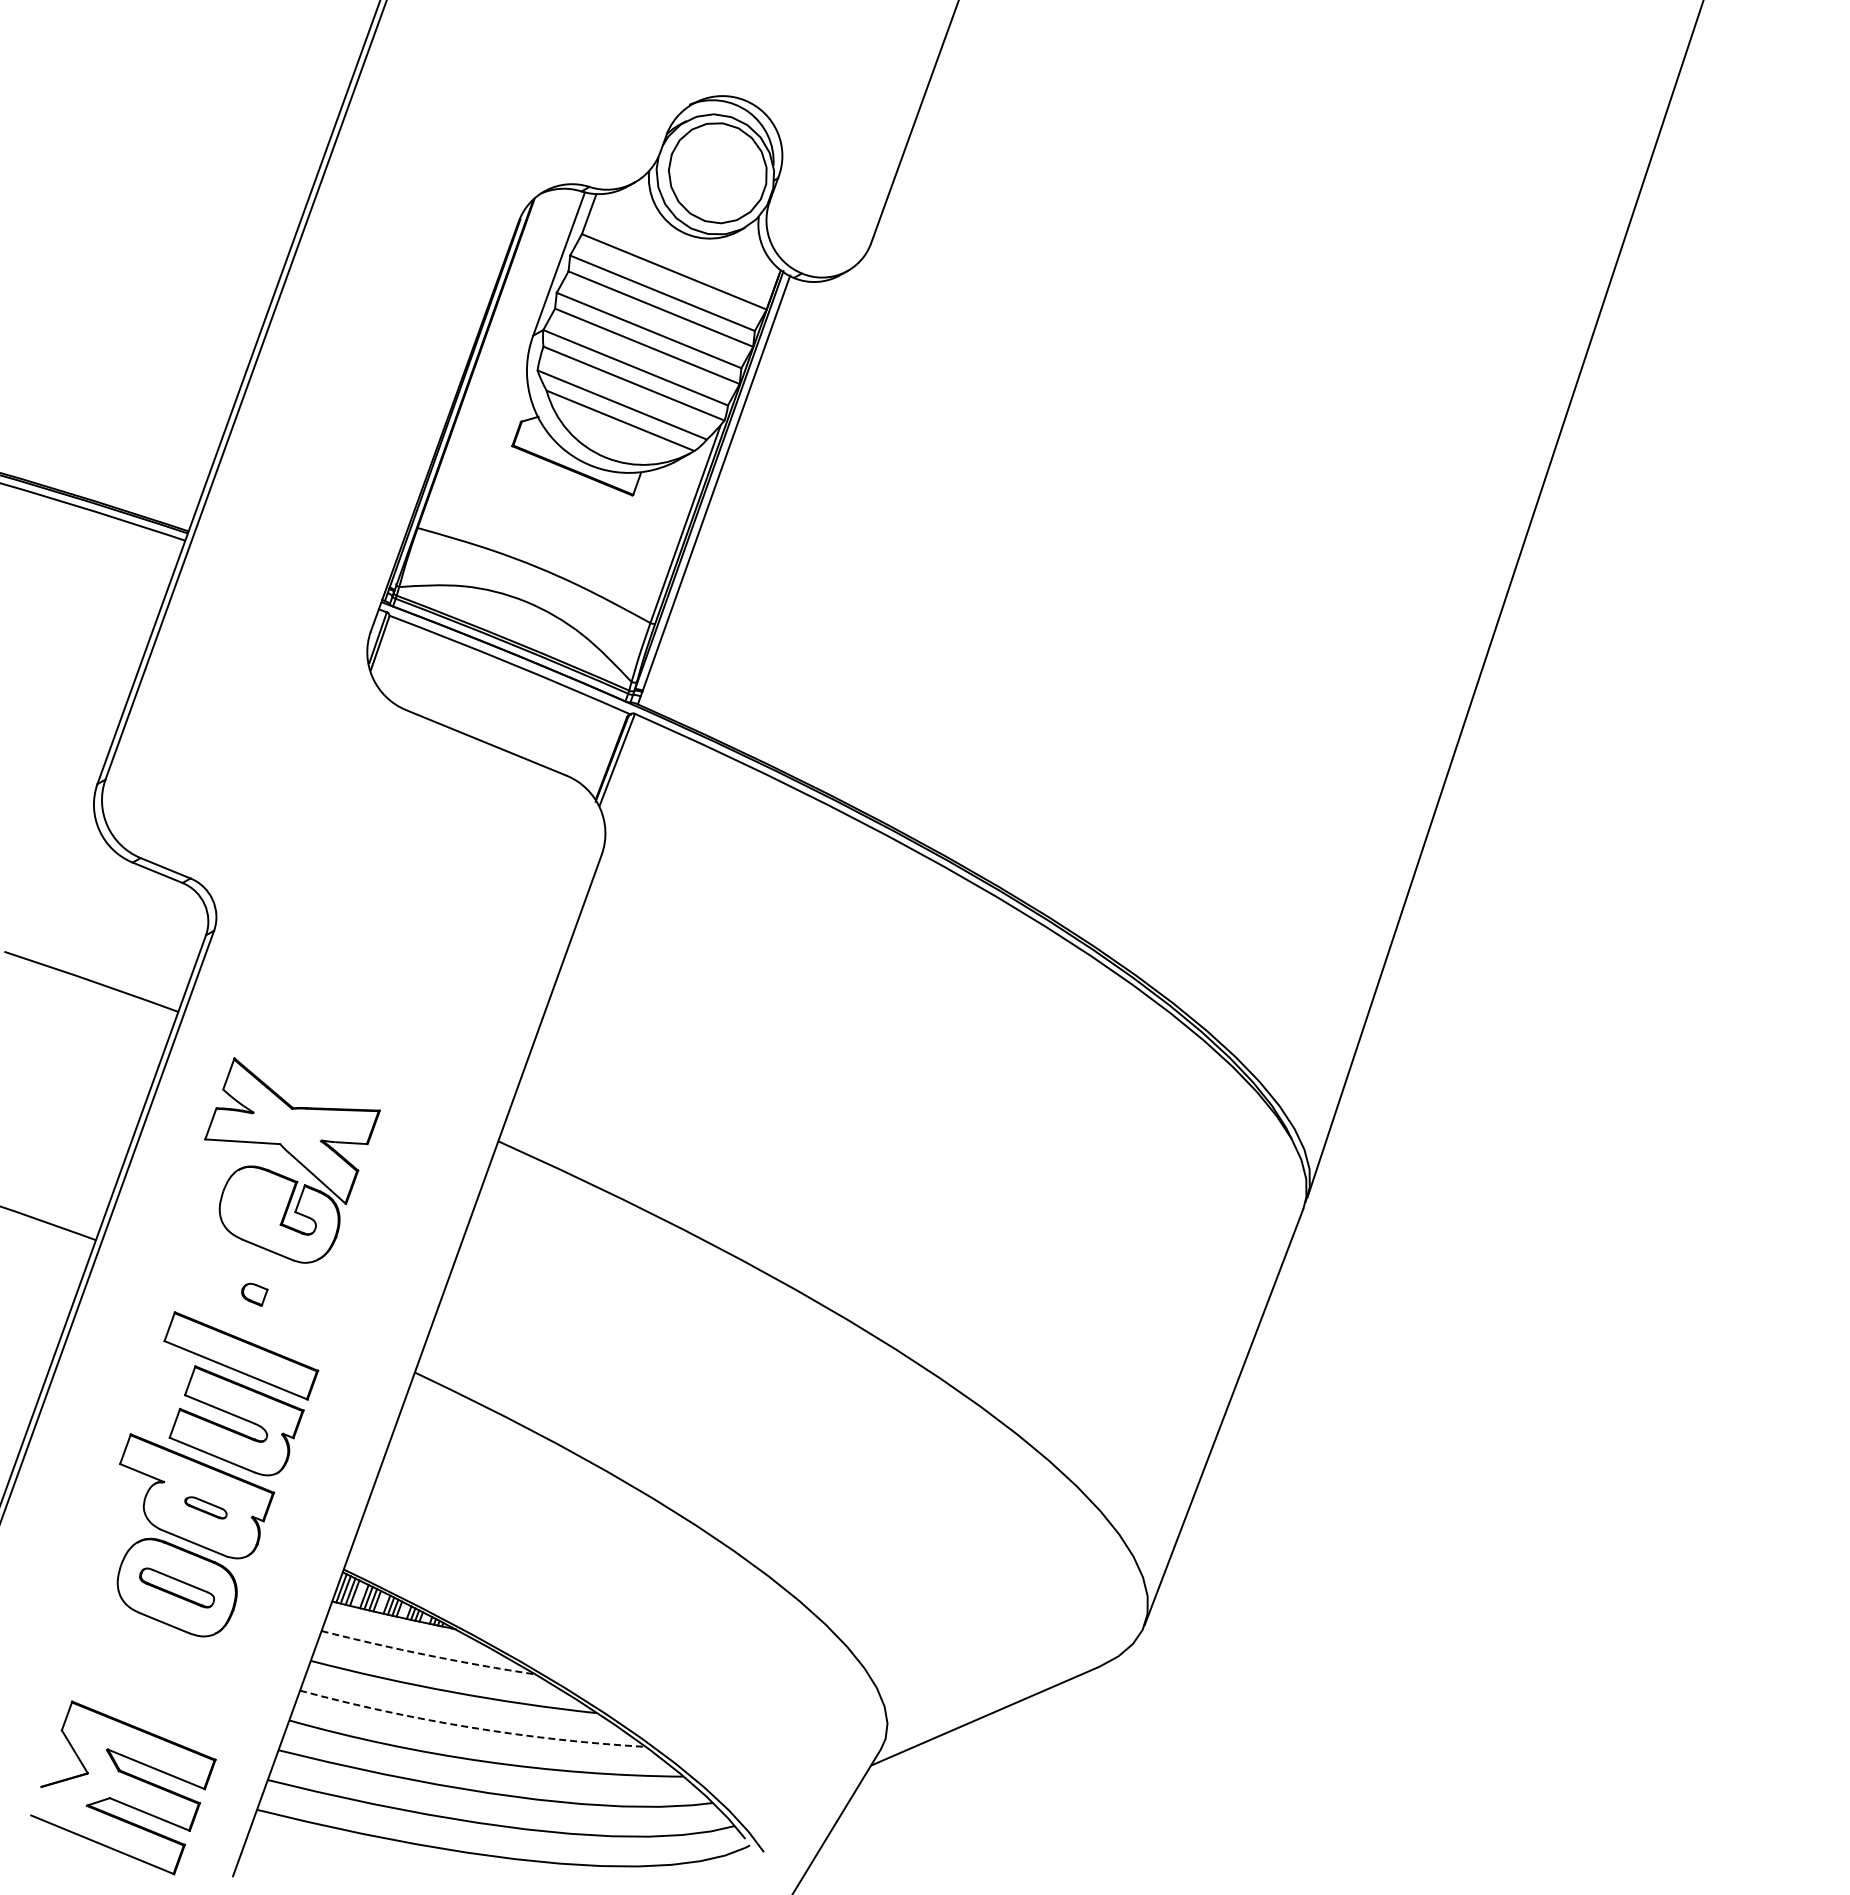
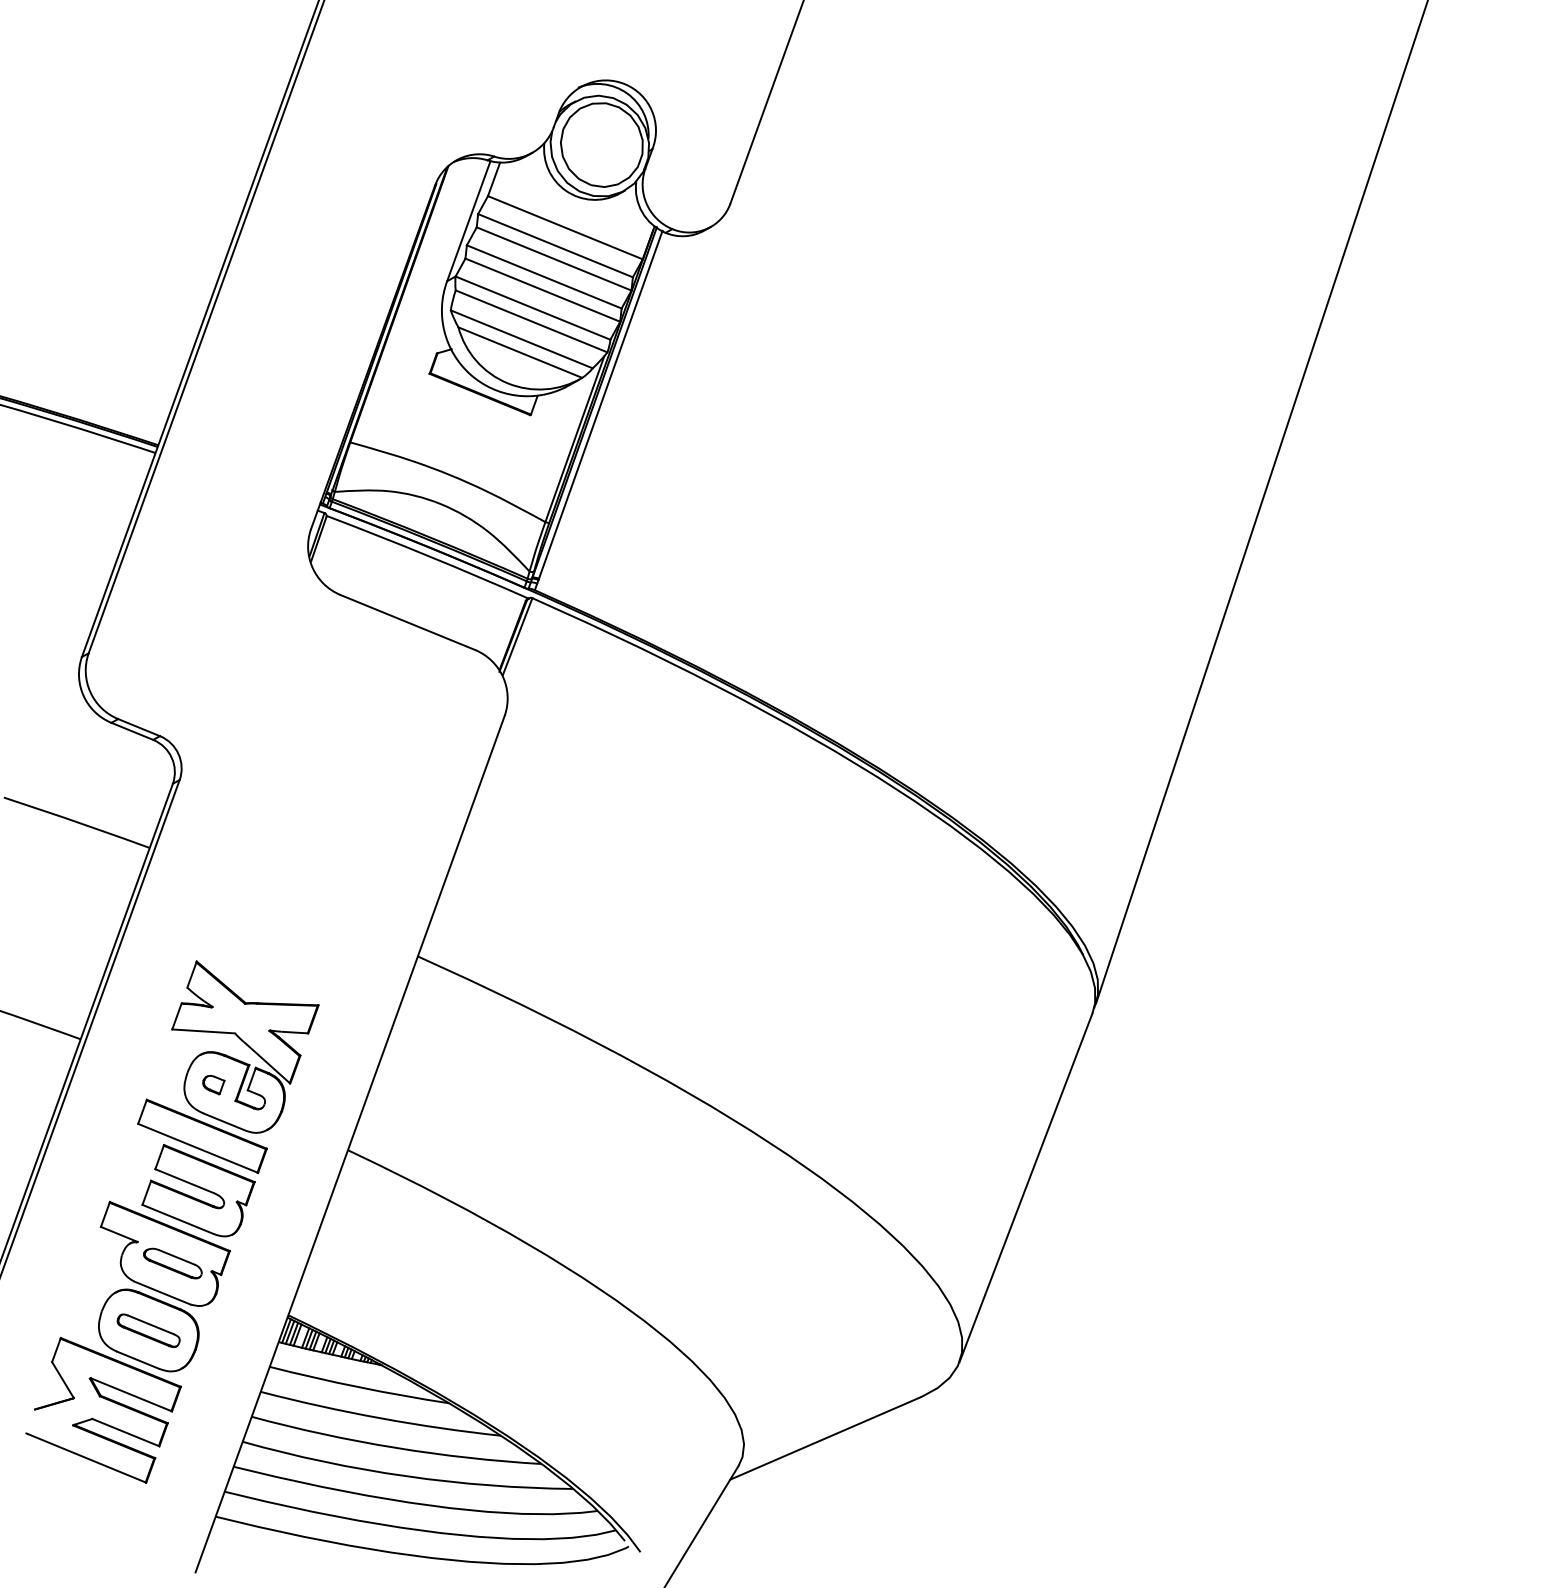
part: (292, 1160) -> (245, 1047), moved
part: (205, 1507) -> (172, 1263), size x1.67
arc: (428, 1655) -> (359, 1387), dashed -> solid
arc: (471, 1727) -> (395, 1447), dashed -> solid
part: (126, 1775) -> (106, 1399), moved

